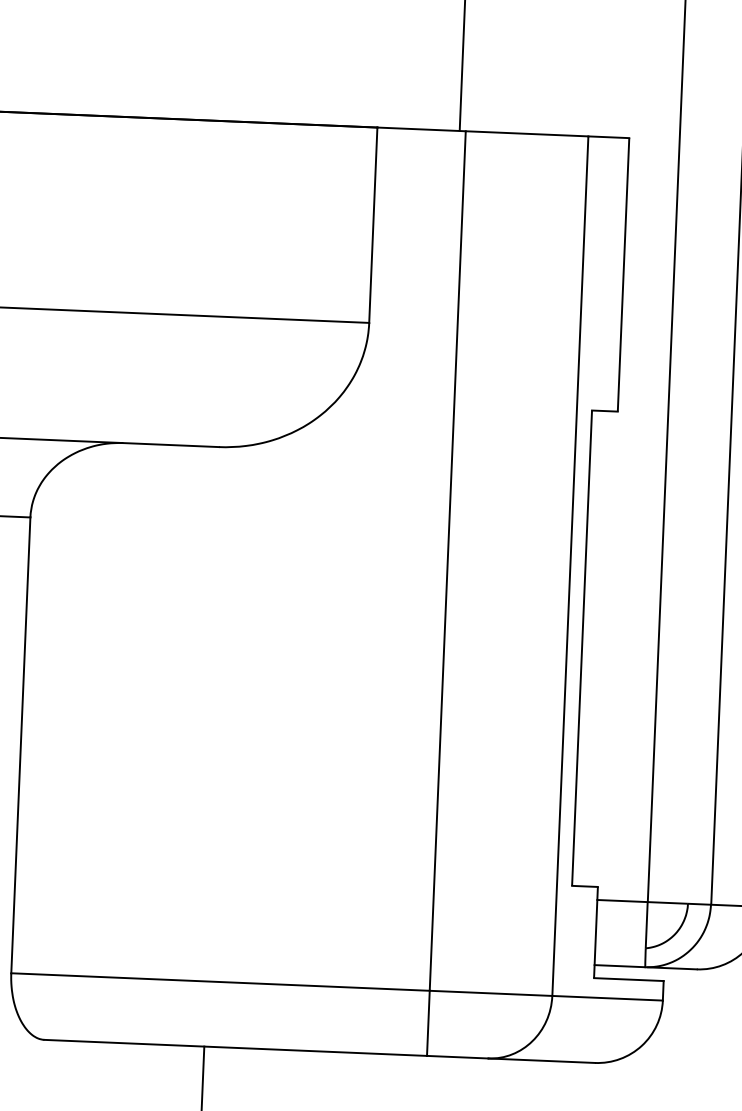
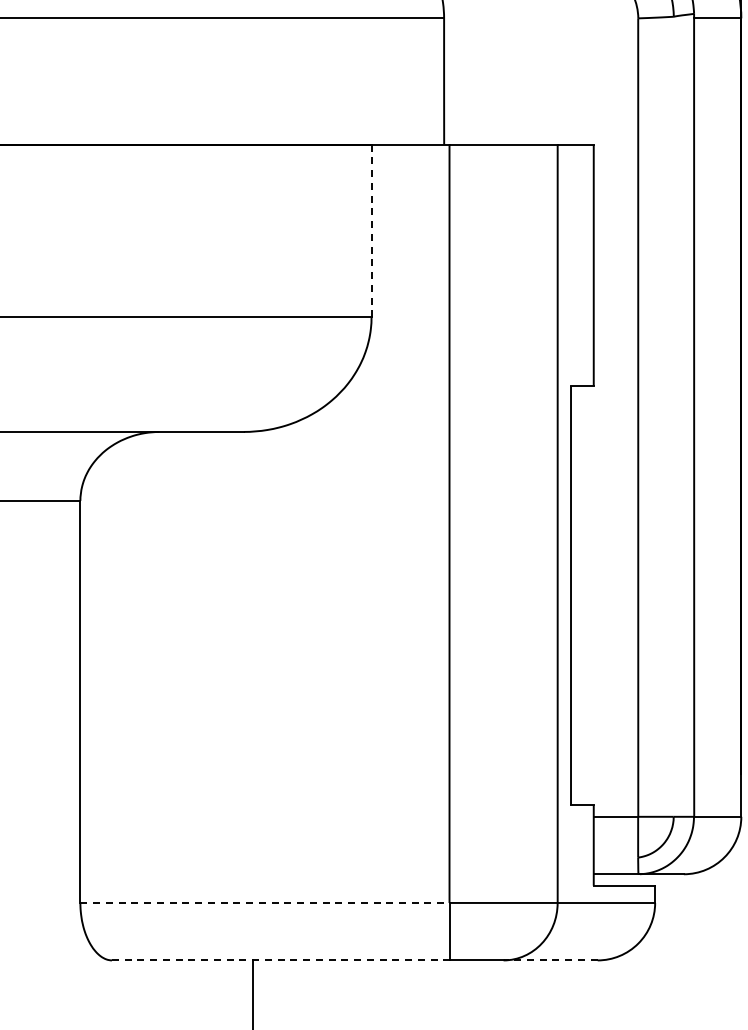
line: (373, 225) -> (371, 231), solid -> dashed
line: (220, 981) -> (264, 902), solid -> dashed
line: (235, 1047) -> (280, 960), solid -> dashed
line: (541, 1060) -> (550, 960), solid -> dashed

